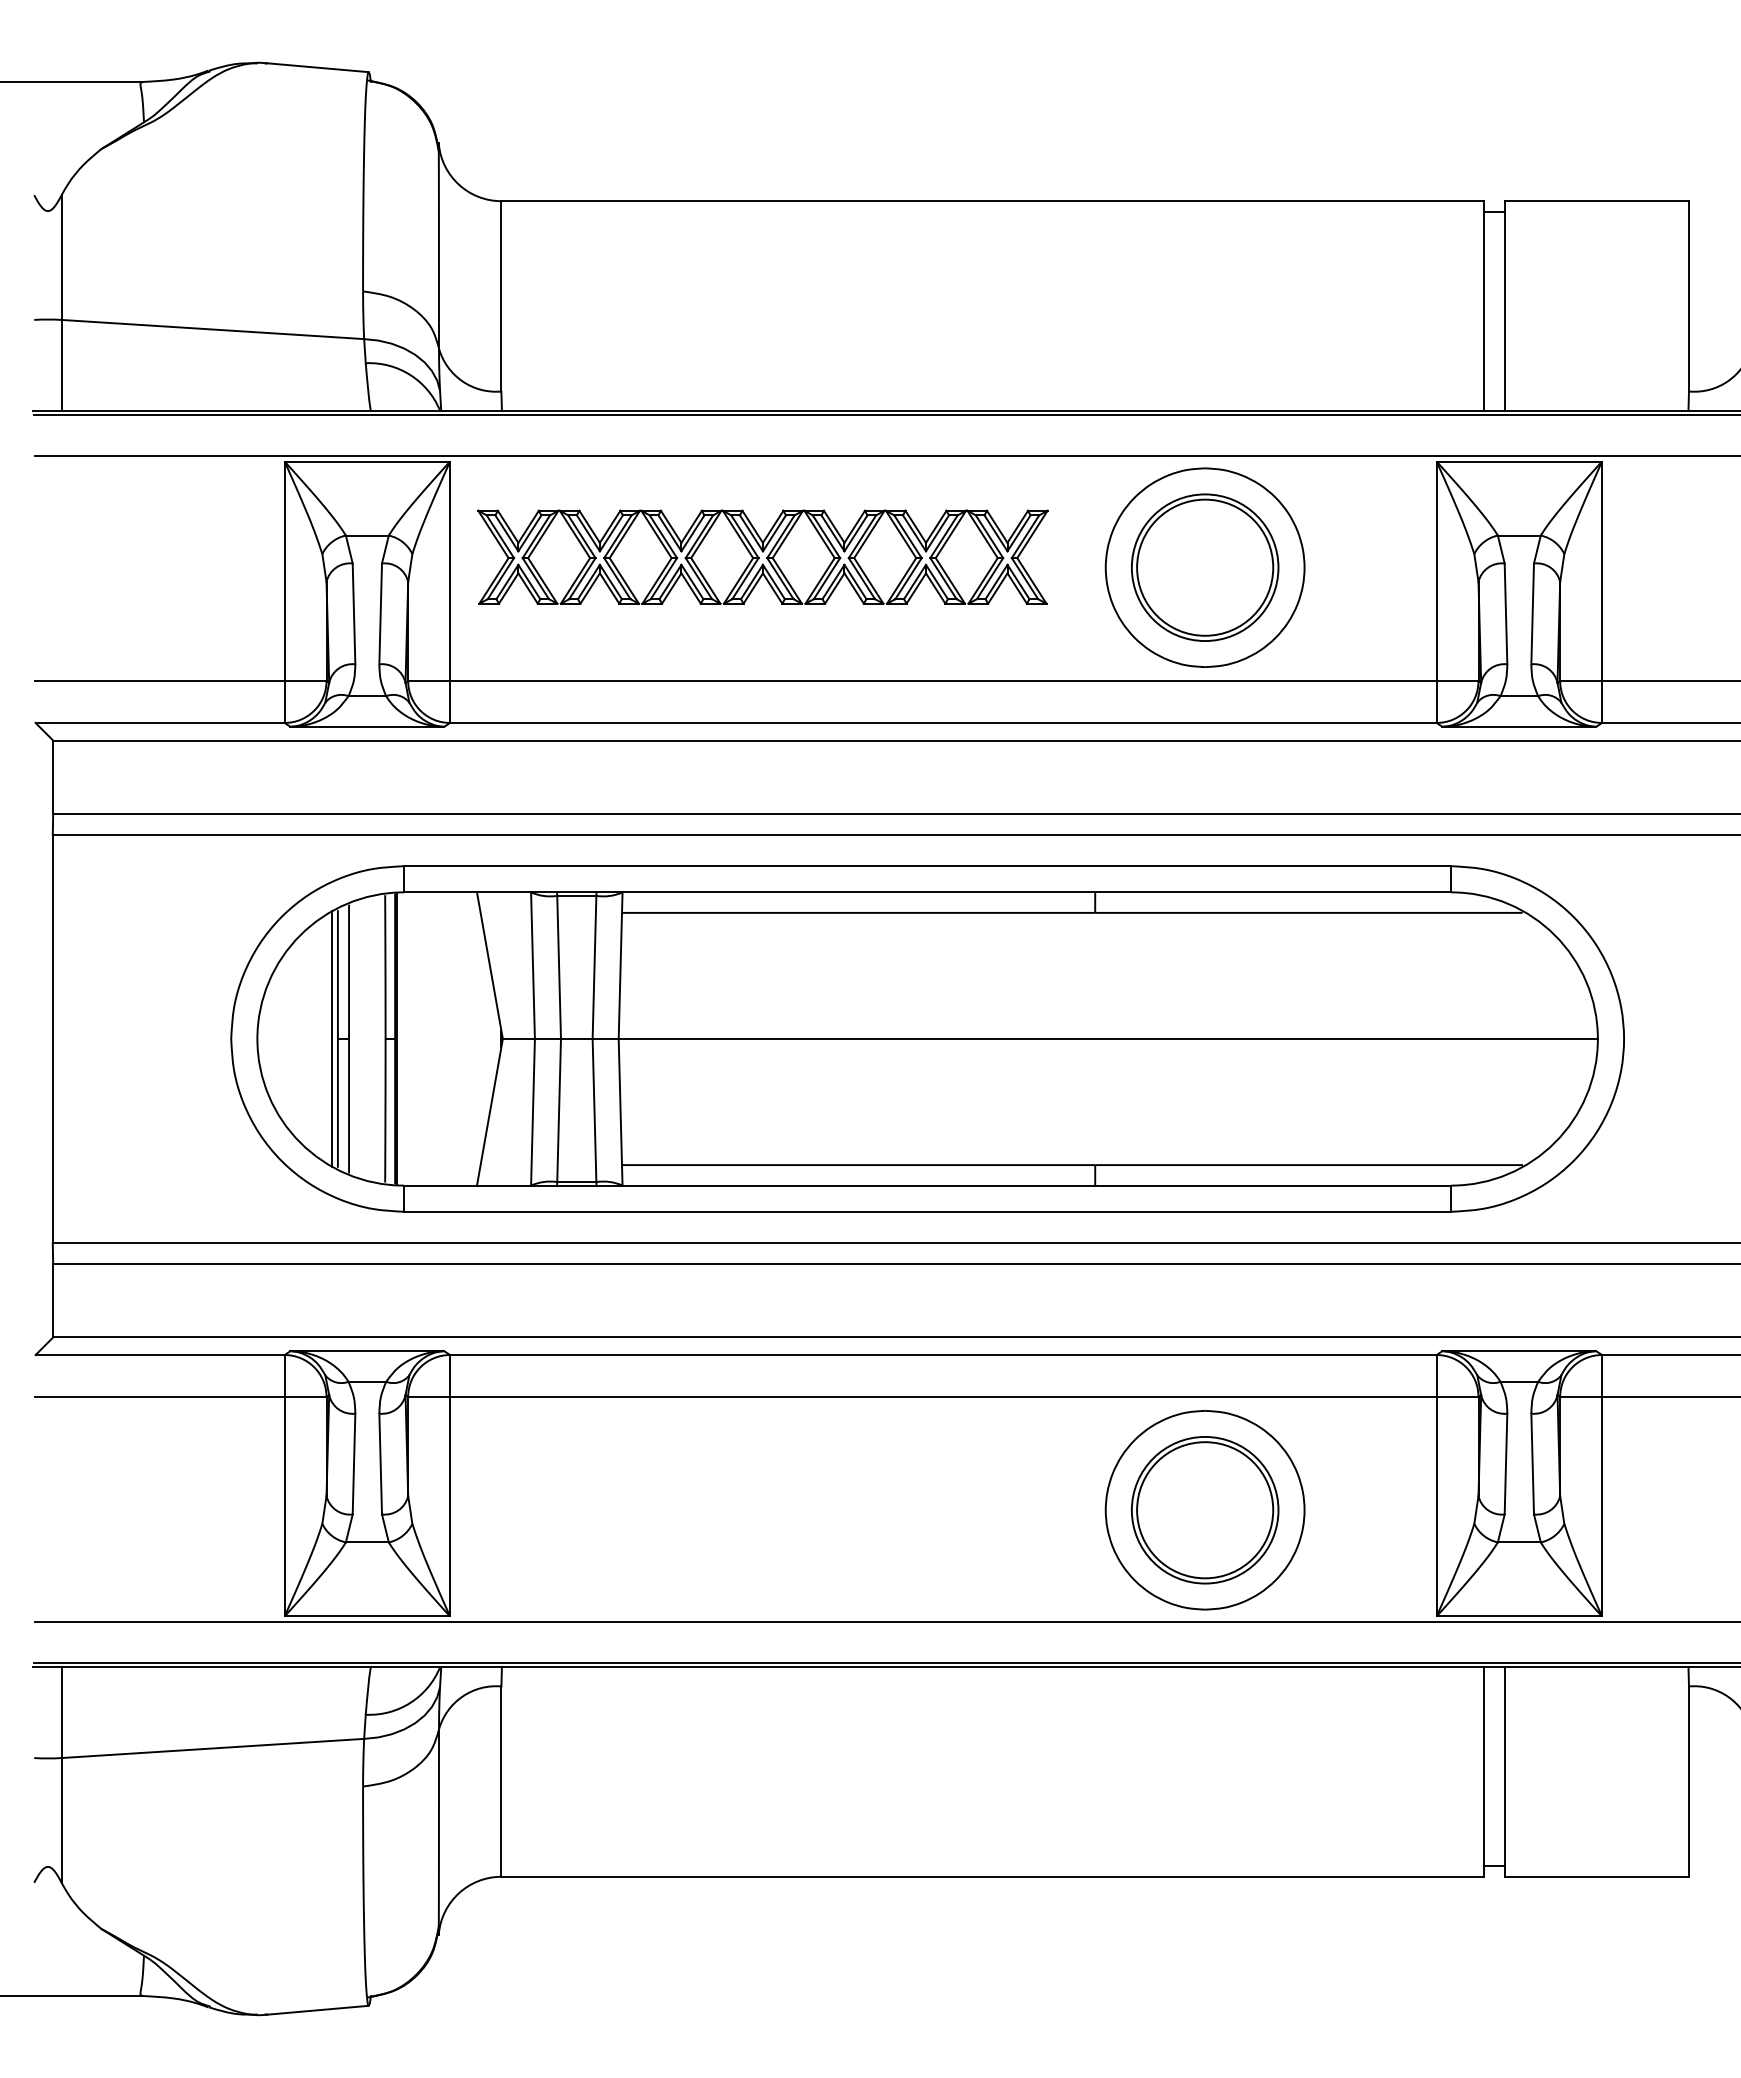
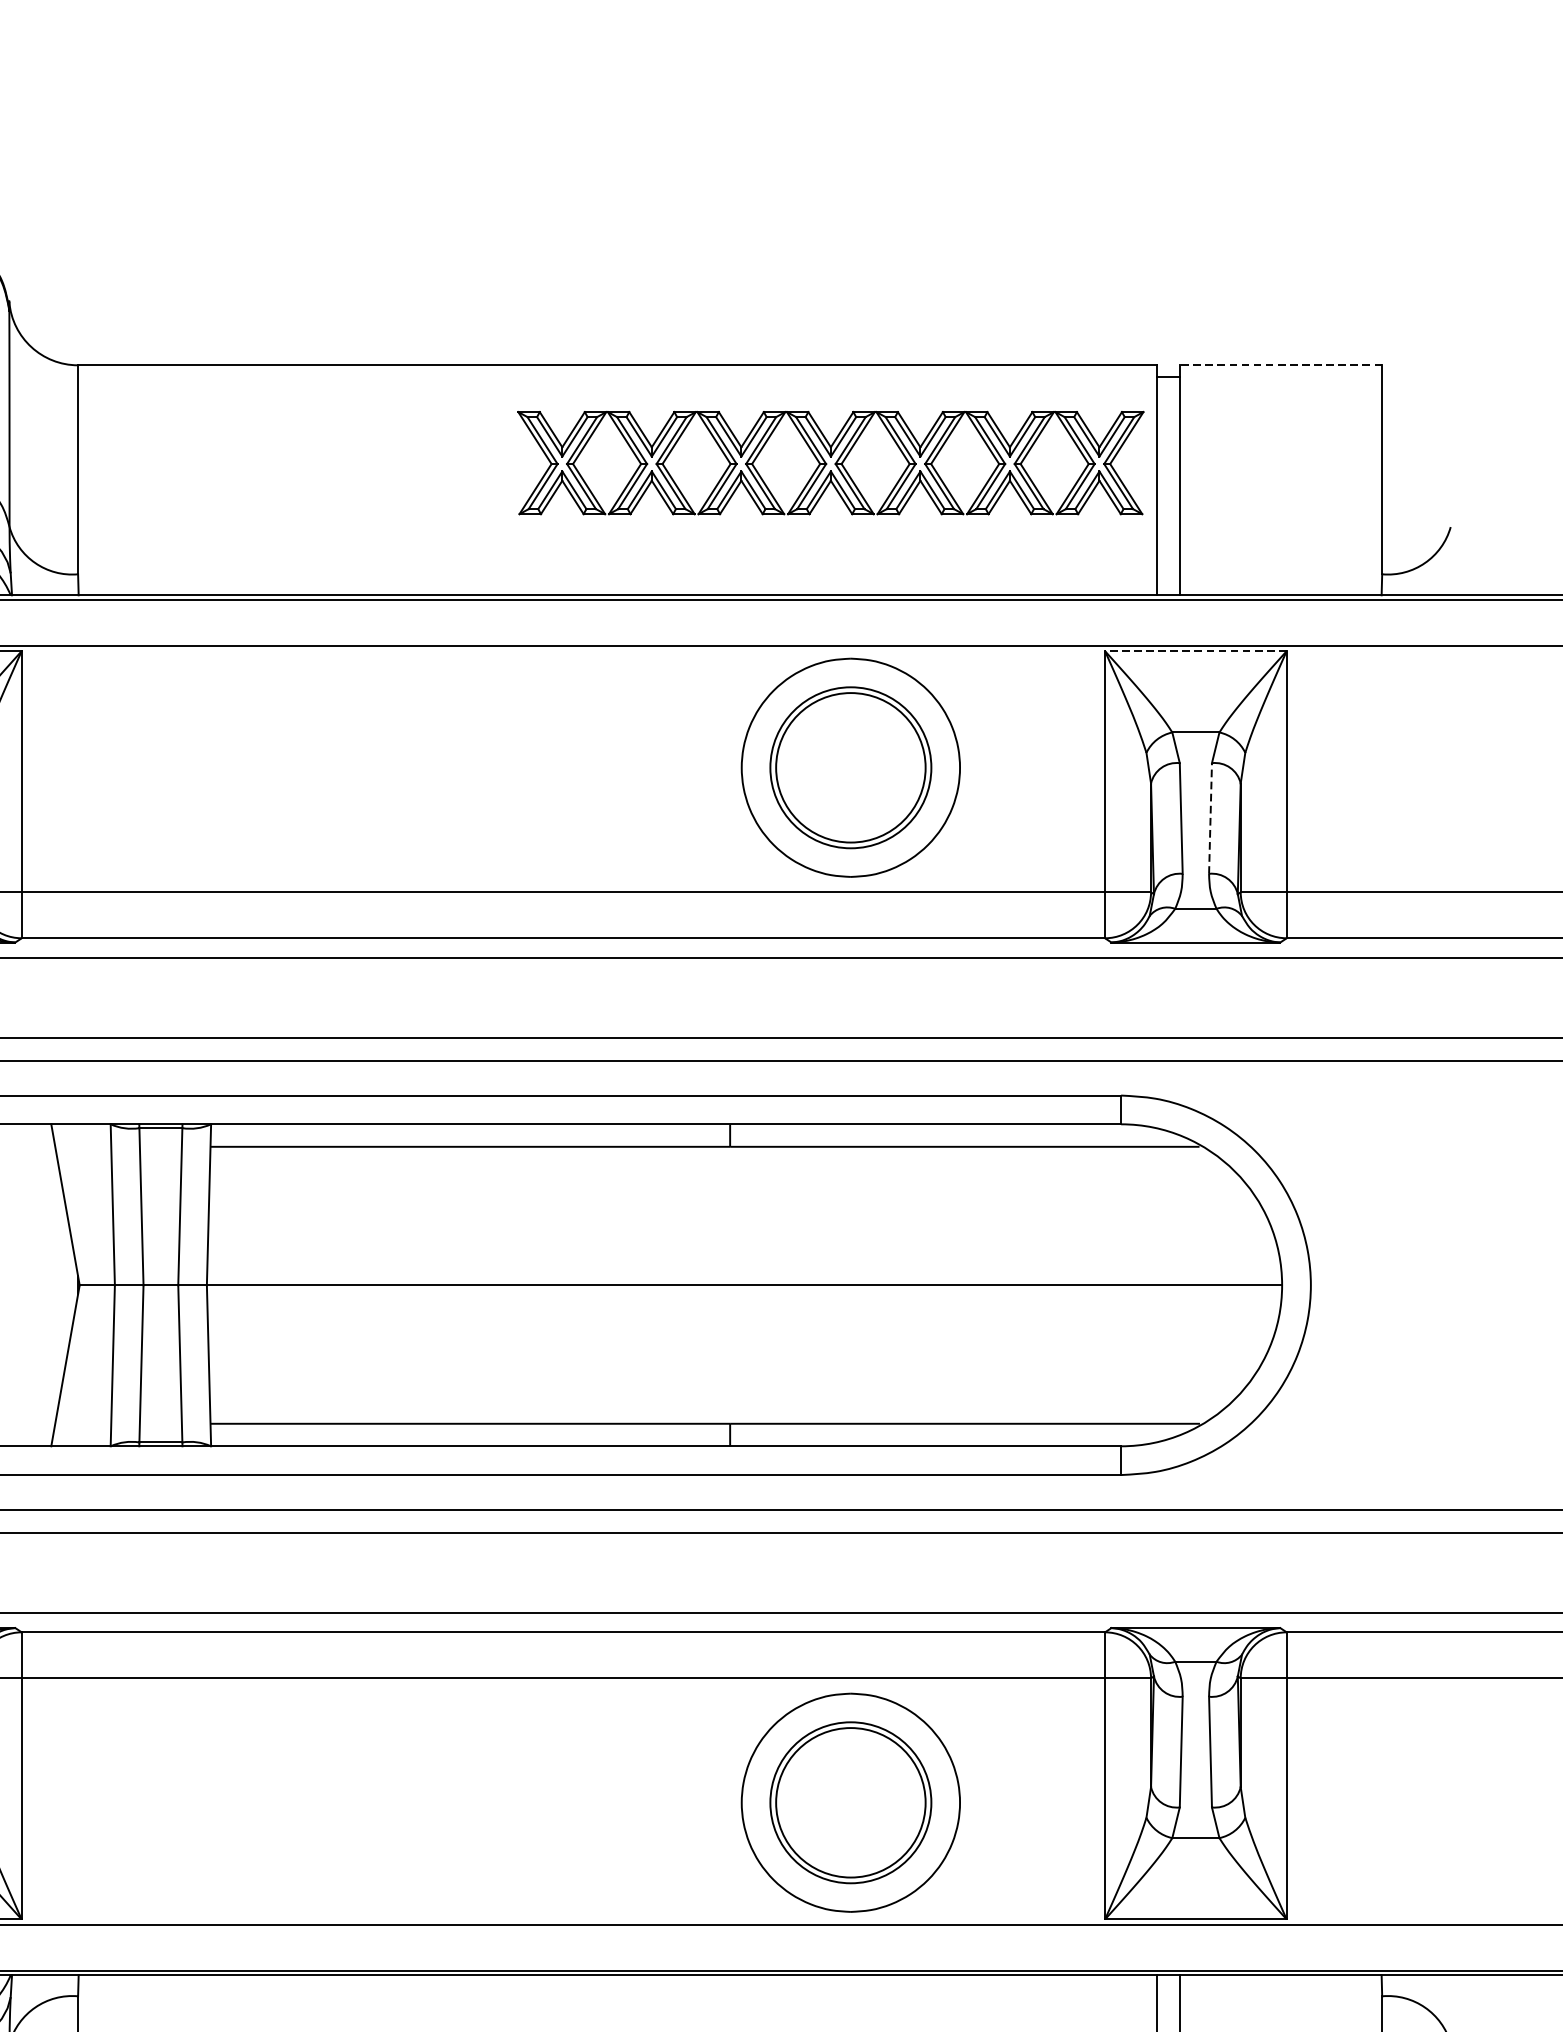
line: (1596, 201) -> (1280, 365), solid -> dashed
line: (1519, 461) -> (1196, 651), solid -> dashed
part: (762, 556) -> (830, 462), moved
line: (1532, 613) -> (1210, 818), solid -> dashed

